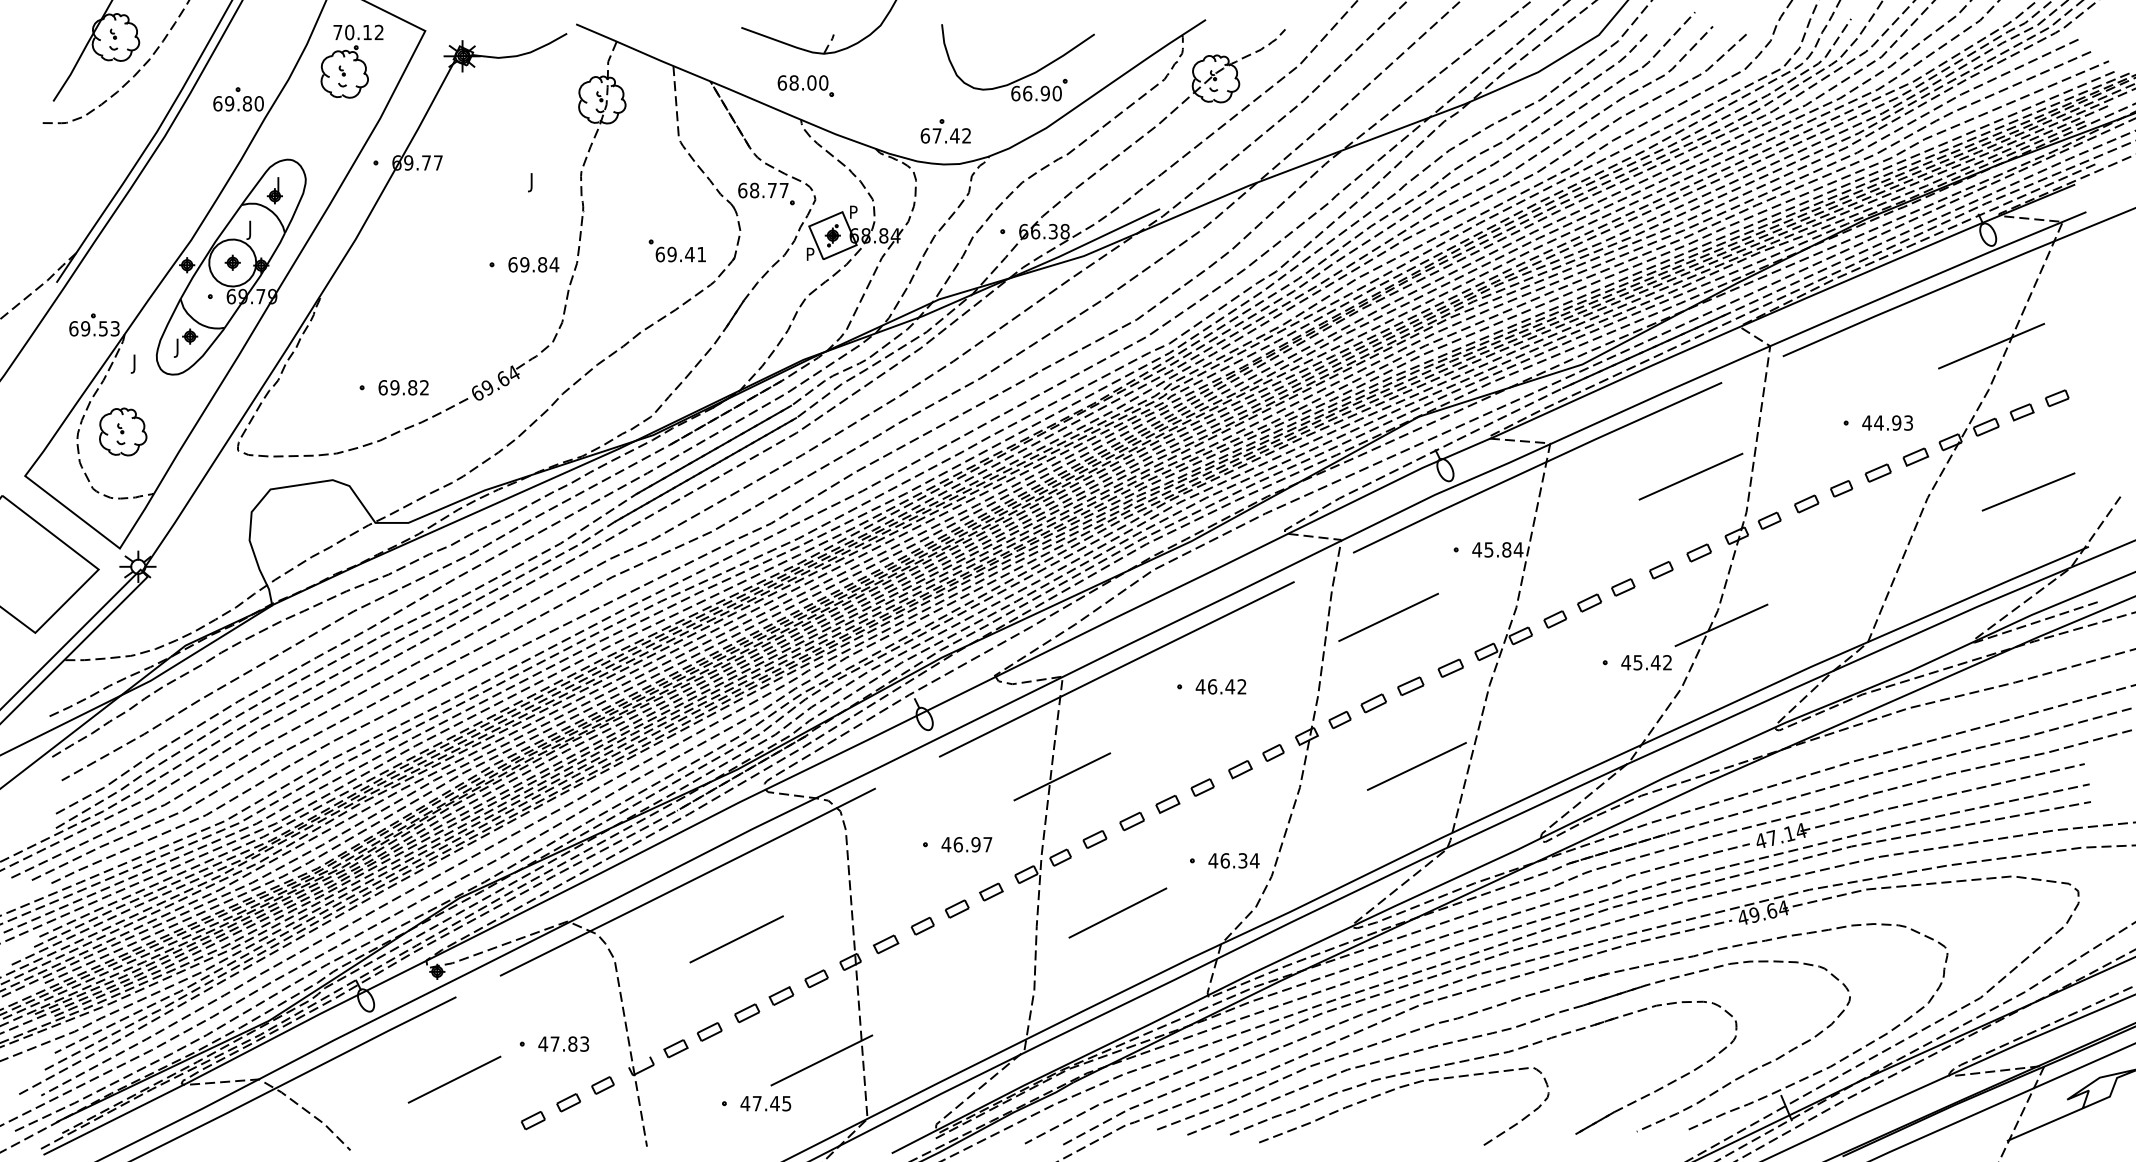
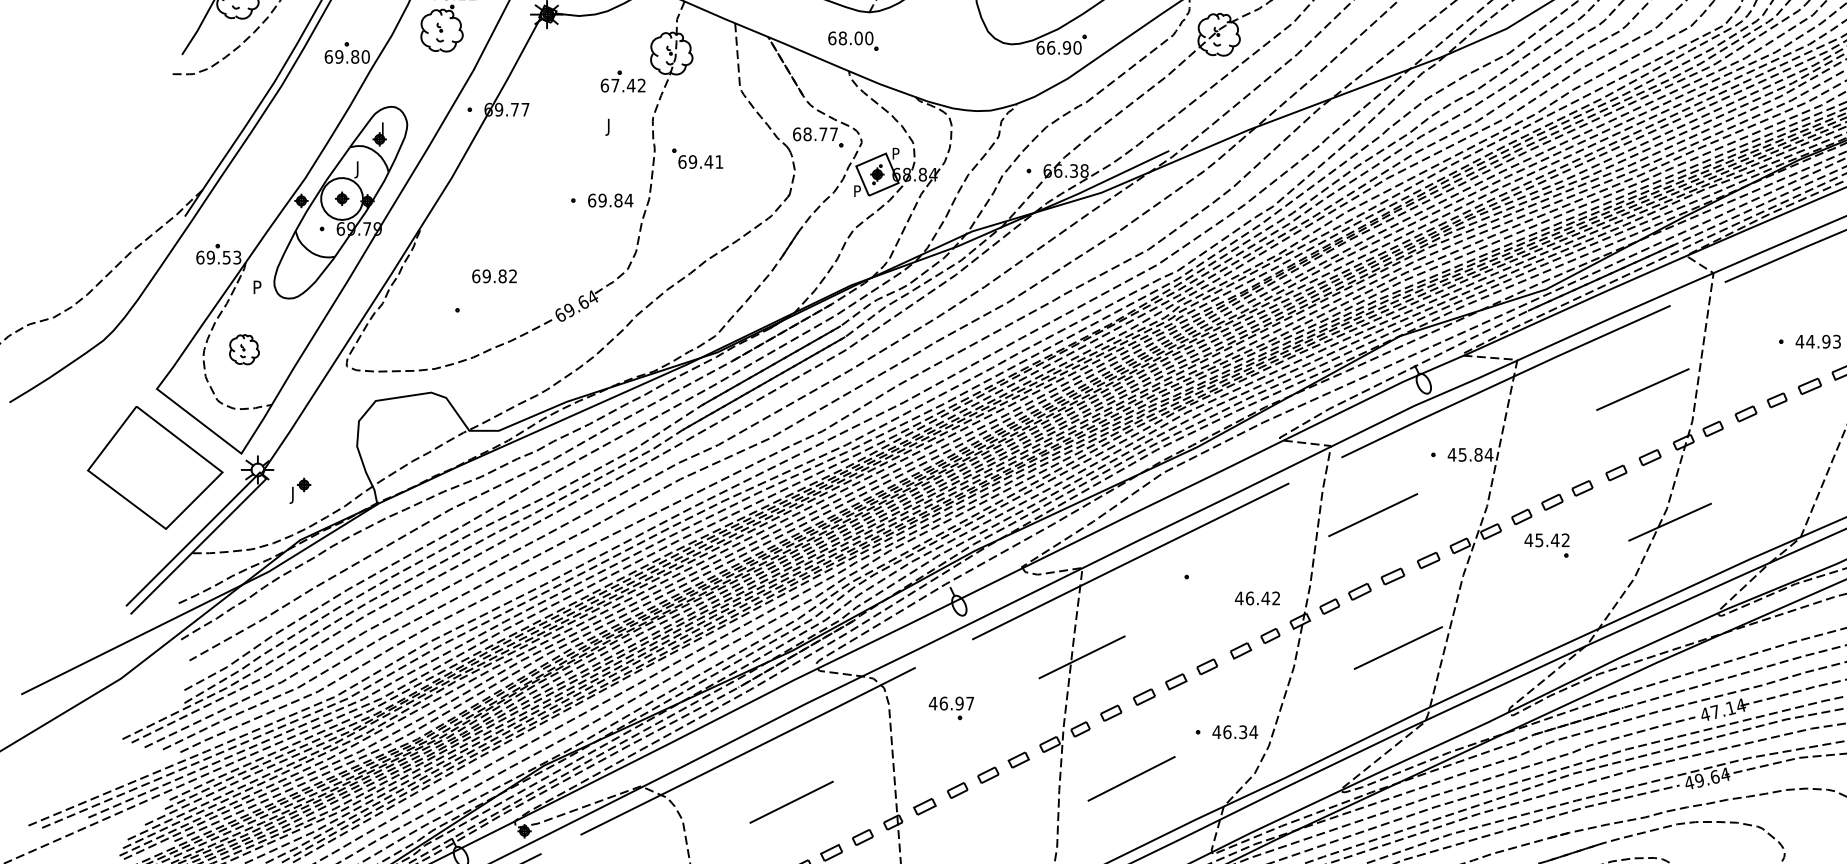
part: (945, 131) -> (622, 81), moved
part: (676, 250) -> (696, 158), moved
part: (186, 342) -> (300, 490), moved
text: (136, 363) -> (256, 288), J -> P
text: (403, 387) -> (494, 276), moved
part: (123, 431) -> (244, 349), size x0.7
text: (1646, 662) -> (1546, 540), moved
text: (1220, 686) -> (1257, 598), moved
text: (966, 844) -> (951, 703), moved

